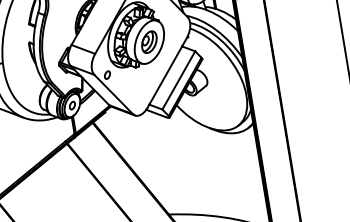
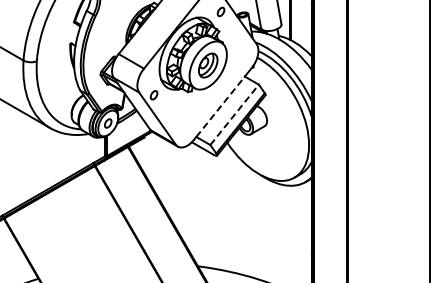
line: (165, 75) -> (220, 106), solid -> dashed
line: (178, 80) -> (234, 114), solid -> dashed

